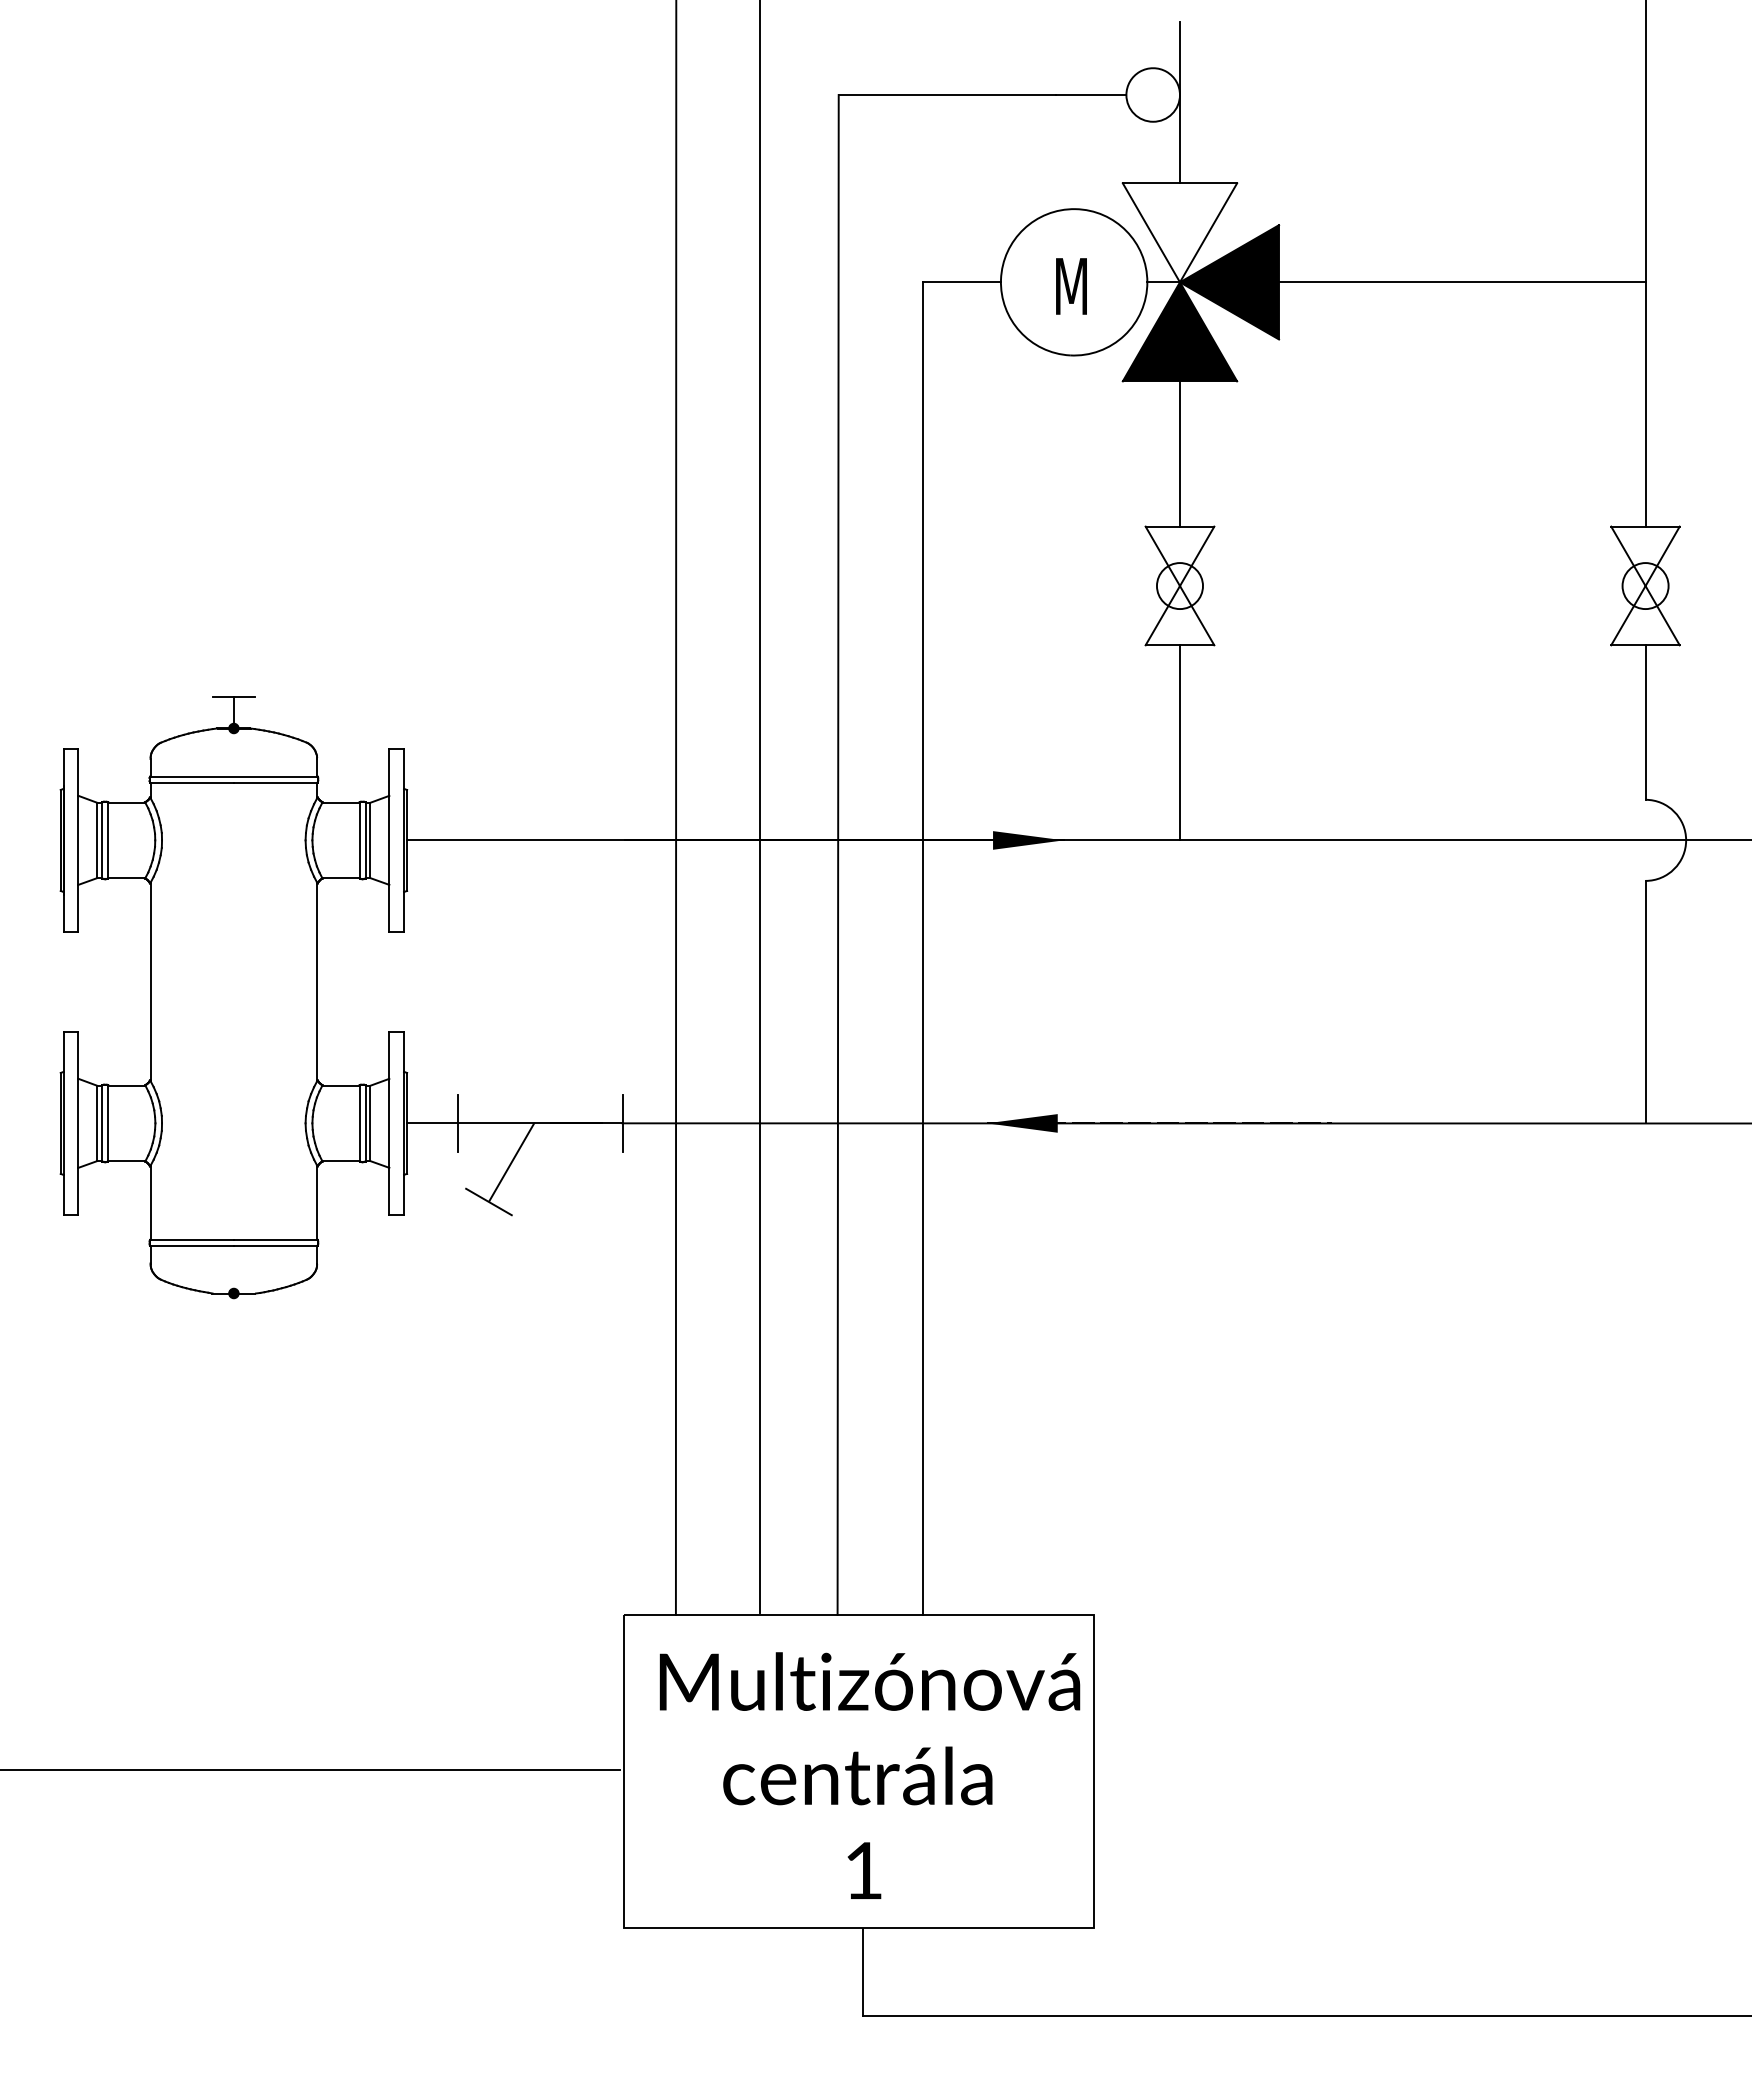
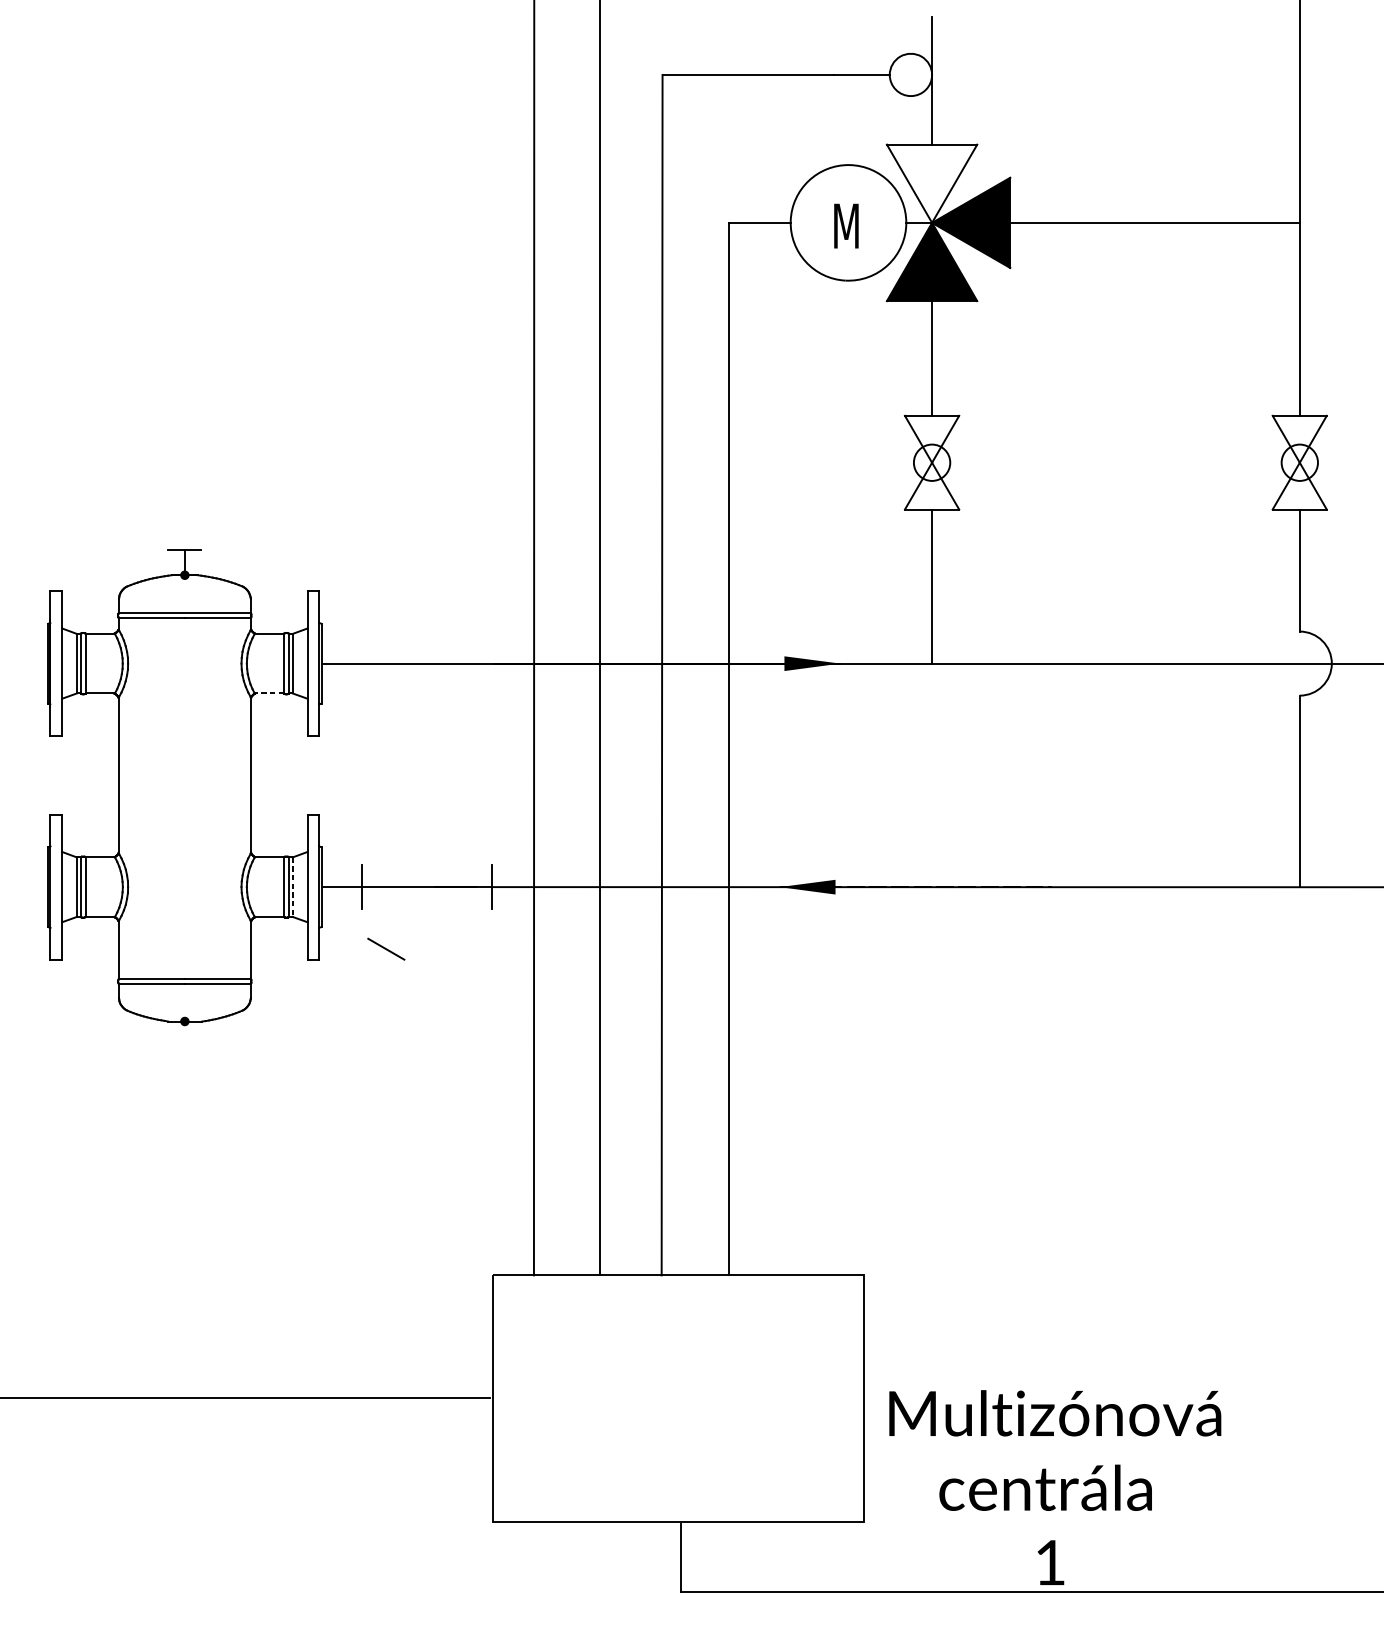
line: (340, 878) -> (269, 693), solid -> dashed
line: (370, 1123) -> (292, 887), solid -> dashed
line: (511, 1161) -> (404, 917), removed
text: (869, 1775) -> (1054, 1487), moved

